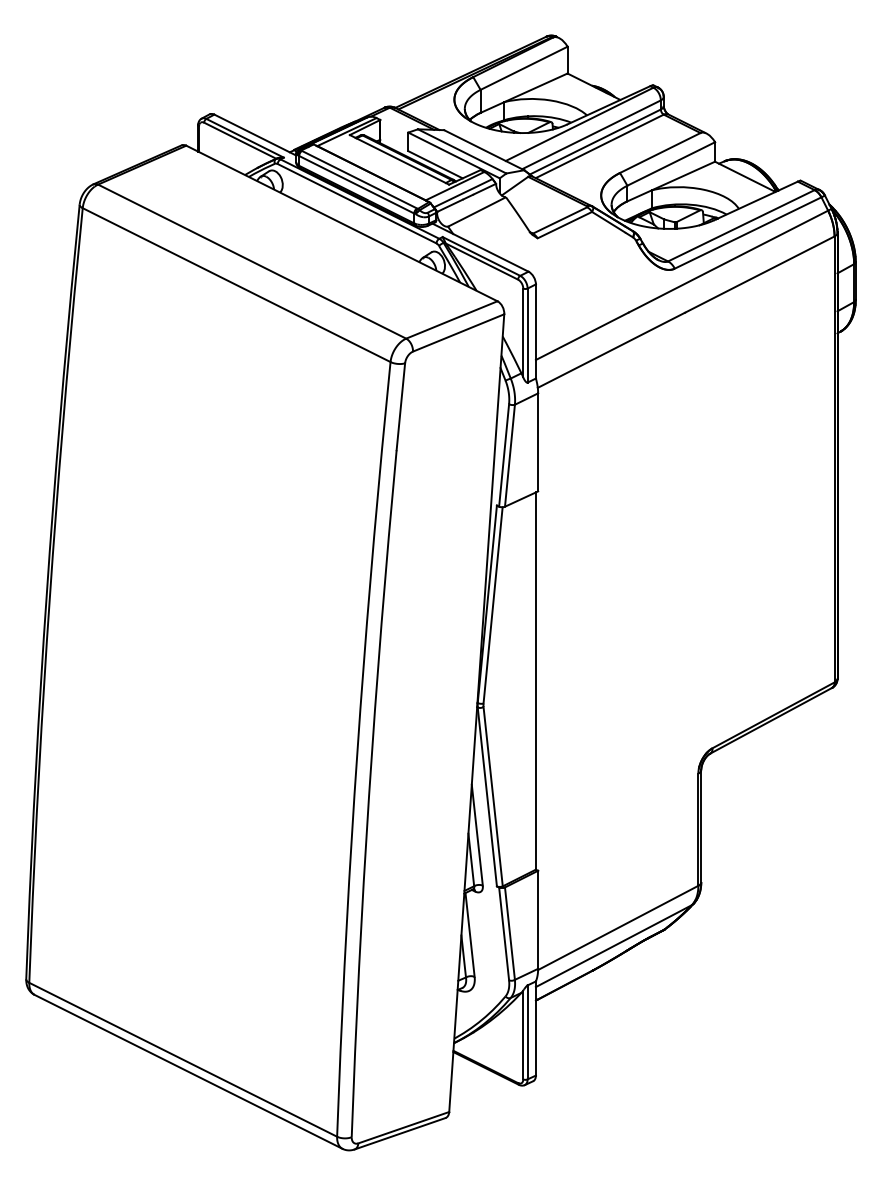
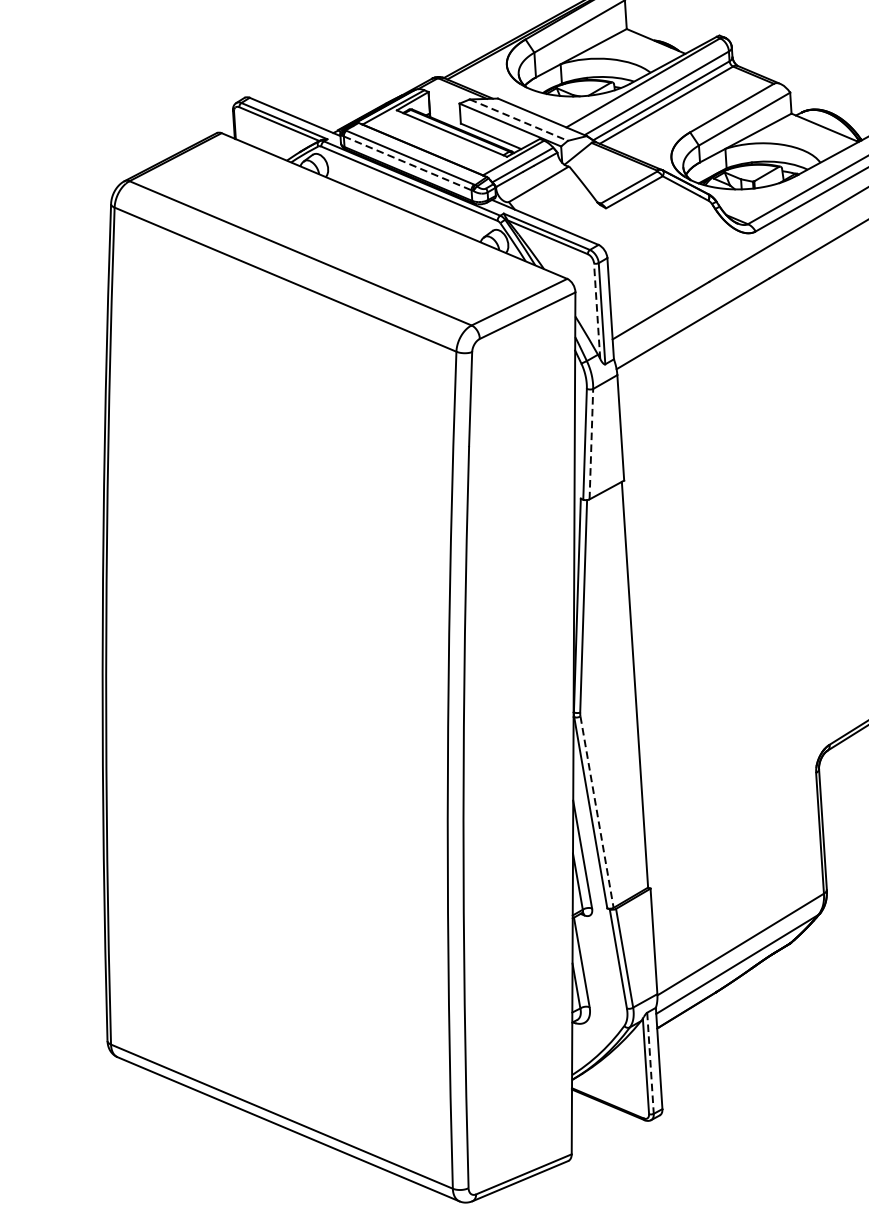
line: (462, 151) -> (519, 120), solid -> dashed
line: (357, 185) -> (408, 164), solid -> dashed
line: (523, 332) -> (597, 310), solid -> dashed
line: (510, 455) -> (591, 443), solid -> dashed
line: (493, 797) -> (597, 812), solid -> dashed
line: (527, 1032) -> (650, 1063), solid -> dashed

